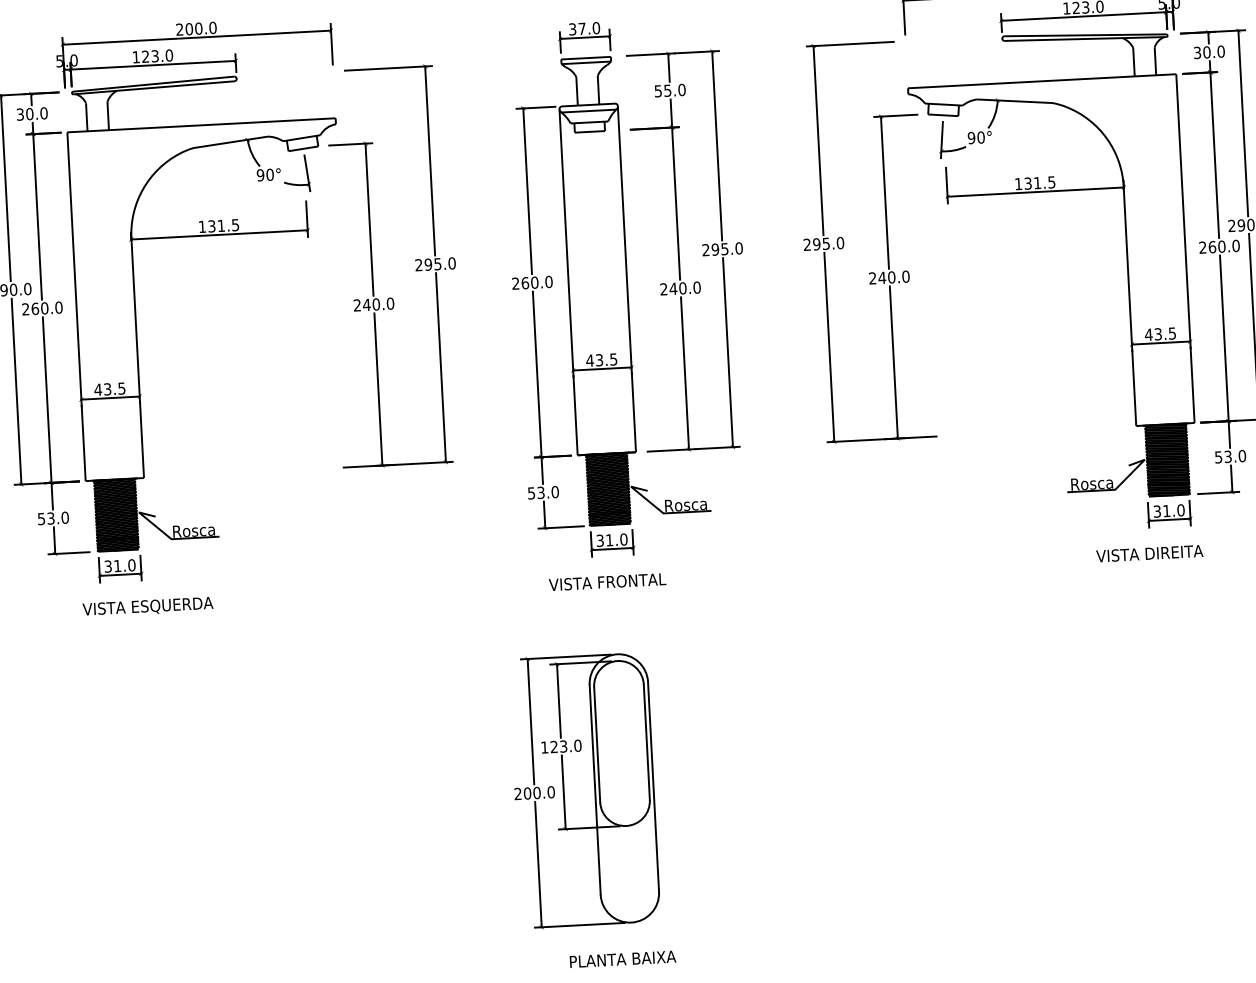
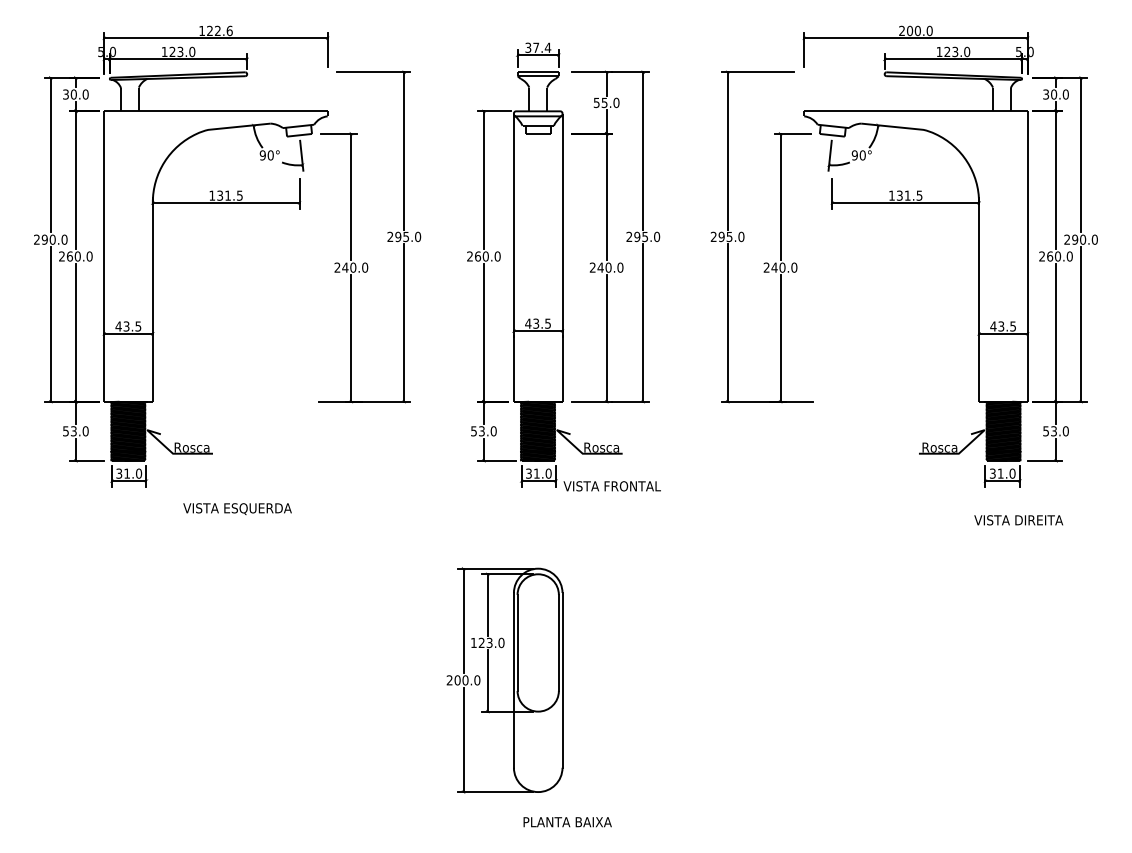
text: (595, 27) -> (547, 47), 37.0 -> 37.4
text: (195, 28) -> (215, 30), 200.0 -> 122.6
text: (1149, 553) -> (1018, 520), moved
text: (606, 582) -> (611, 486), moved
text: (147, 607) -> (237, 509), moved
text: (622, 959) -> (567, 822), moved

